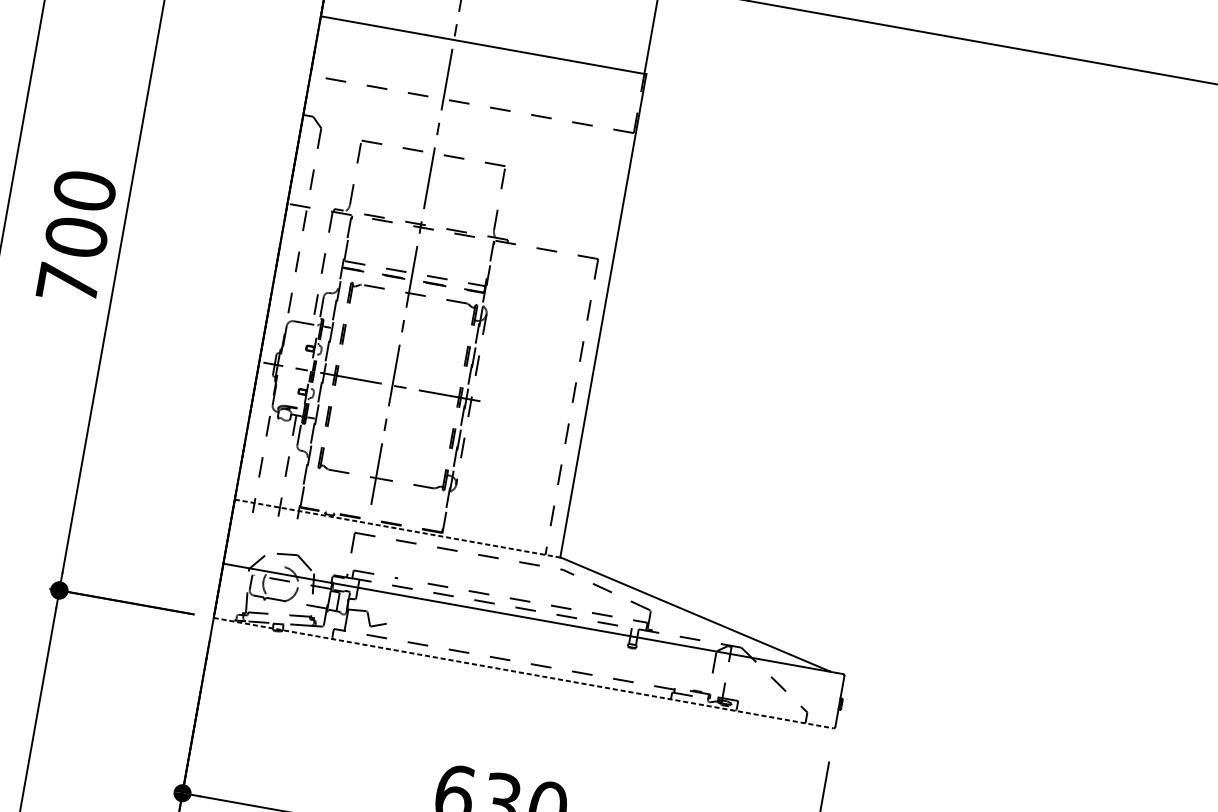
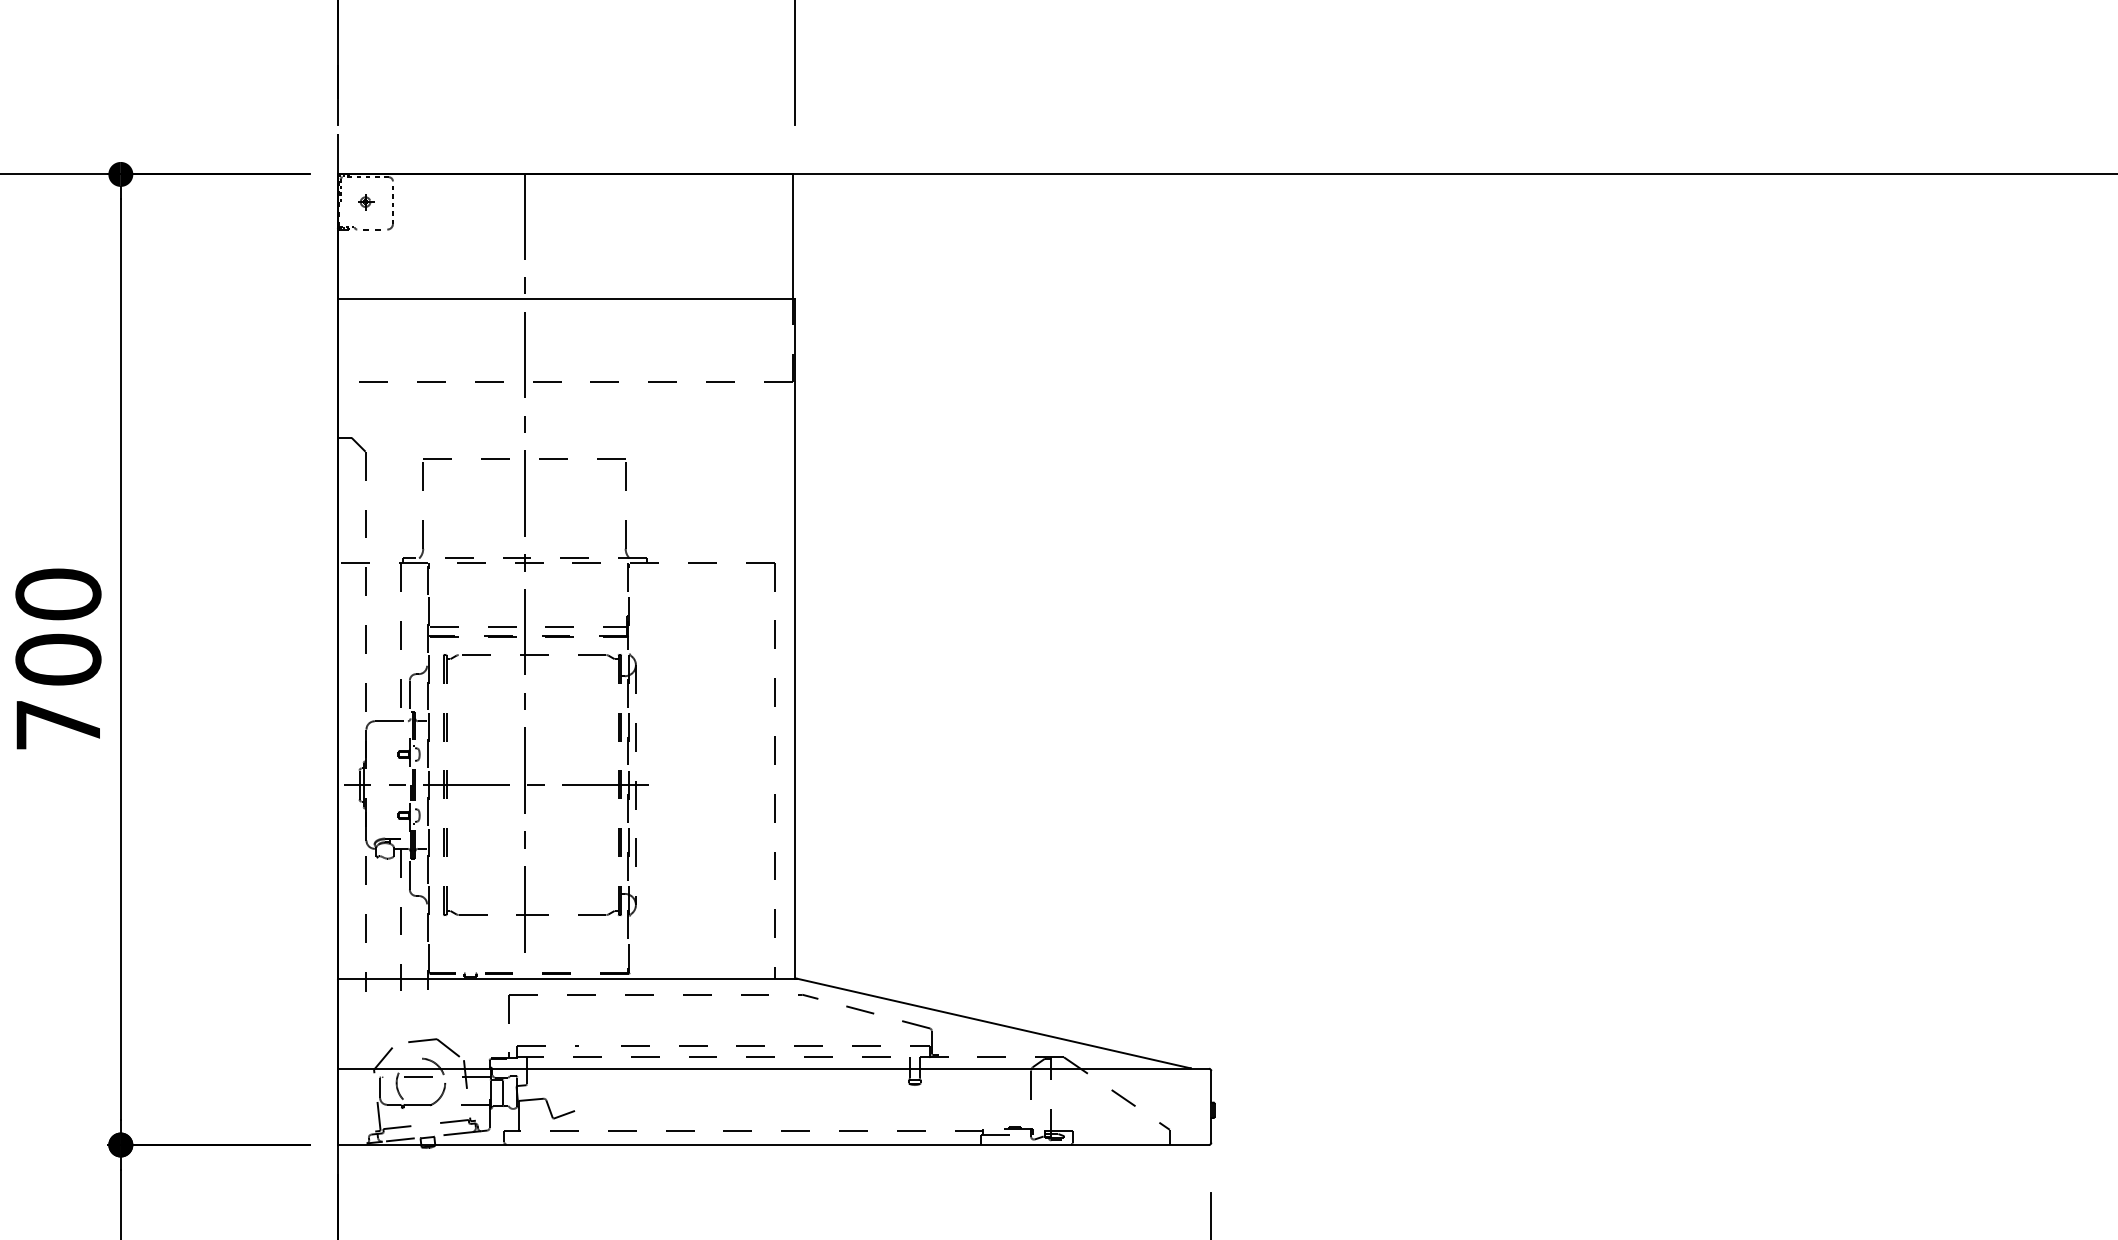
line: (398, 528) -> (567, 978), dashed -> solid
line: (523, 673) -> (773, 1145), dashed -> solid

